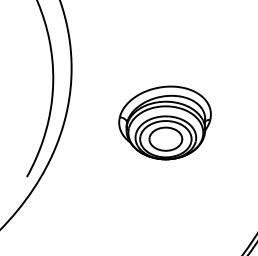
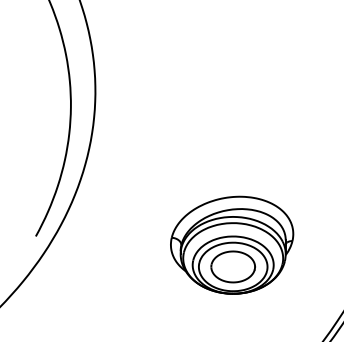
part: (165, 122) -> (232, 244), moved

